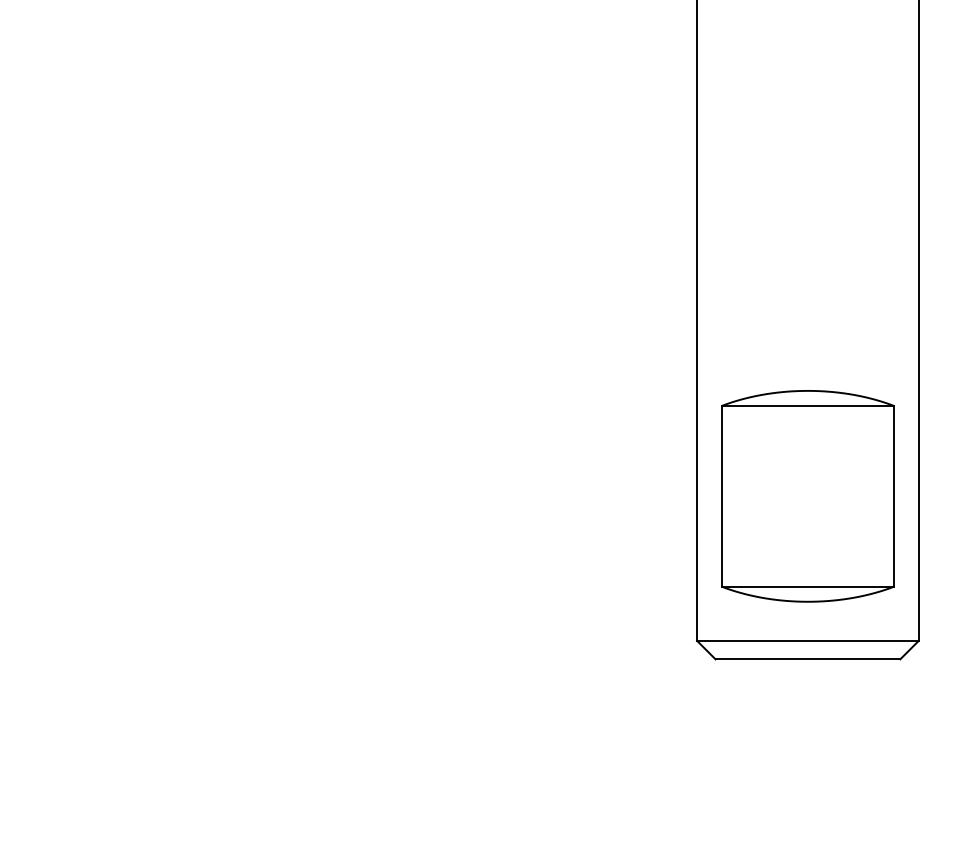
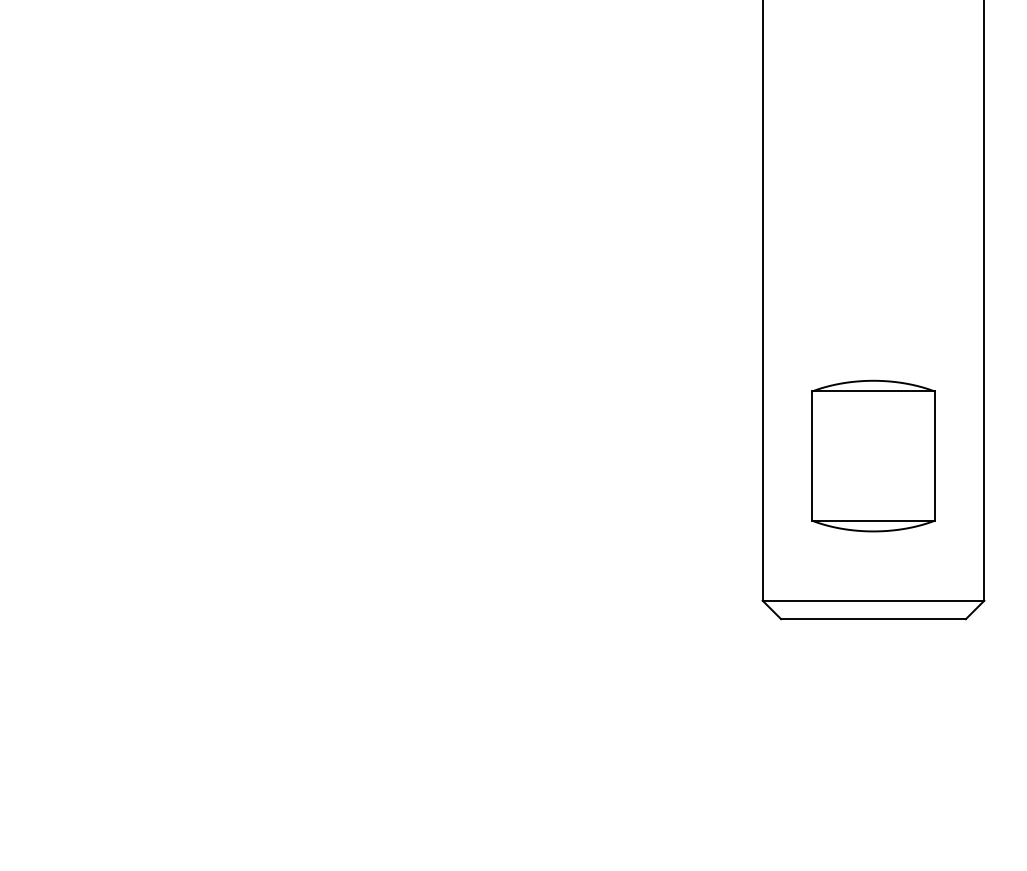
part: (807, 495) -> (873, 455), size x0.71

